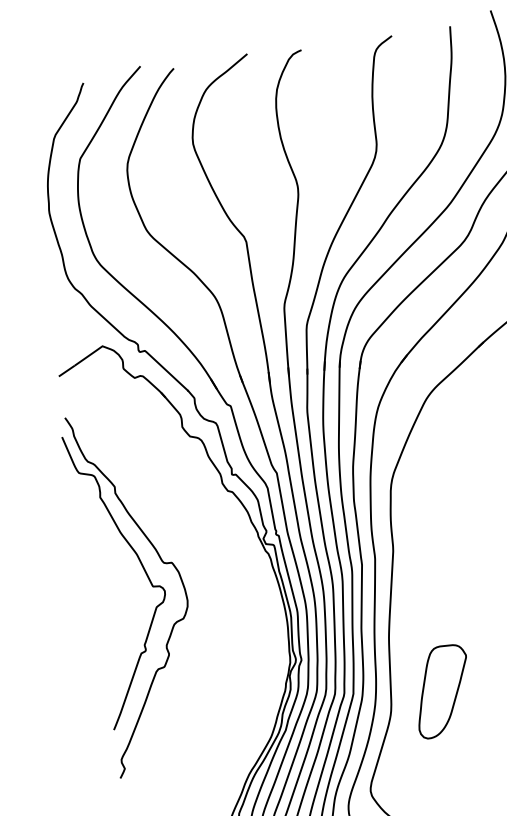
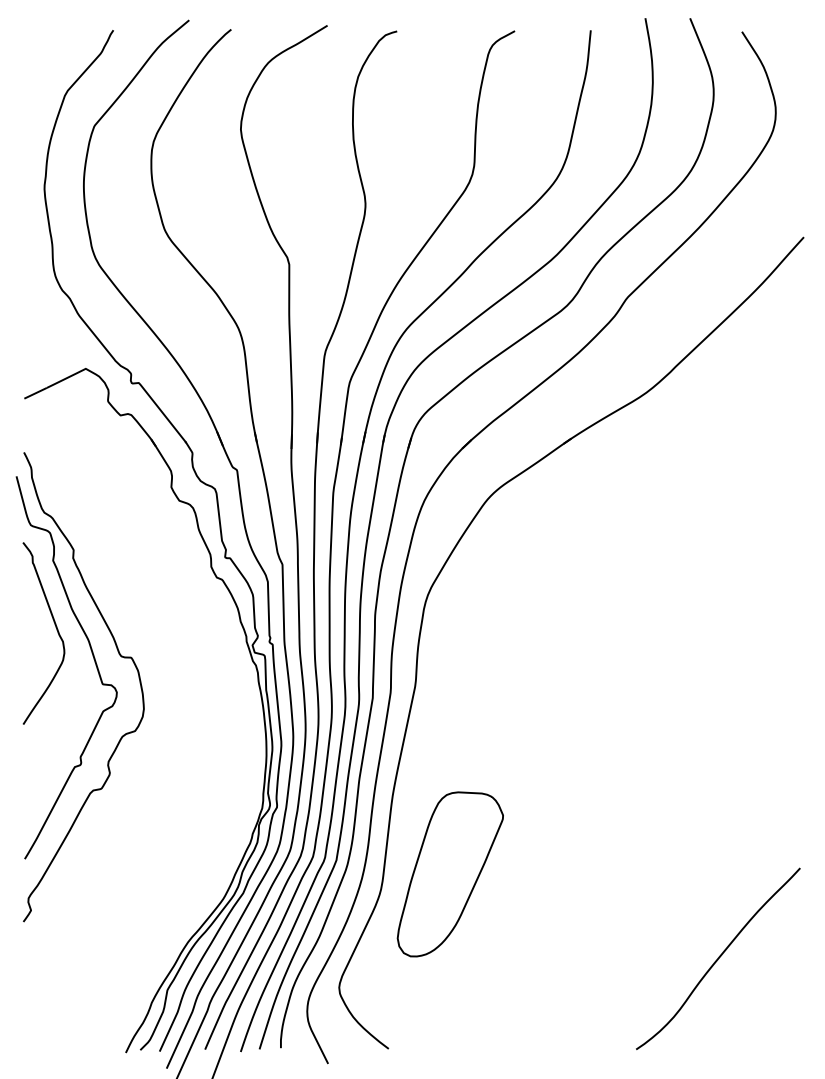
curve: (111, 550) -> (56, 630), added
part: (441, 691) -> (449, 874), size x1.43

